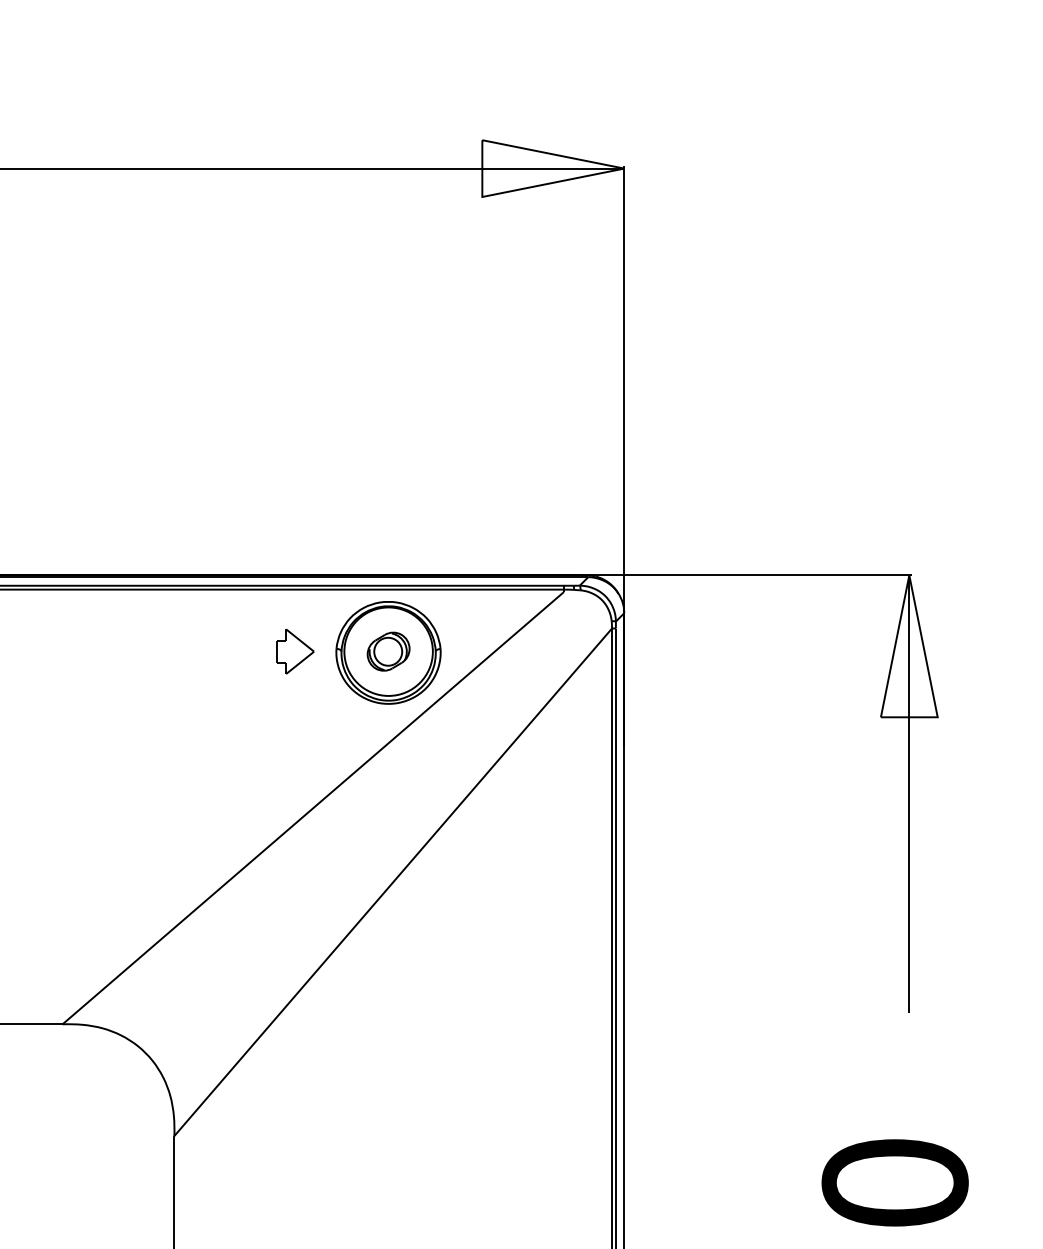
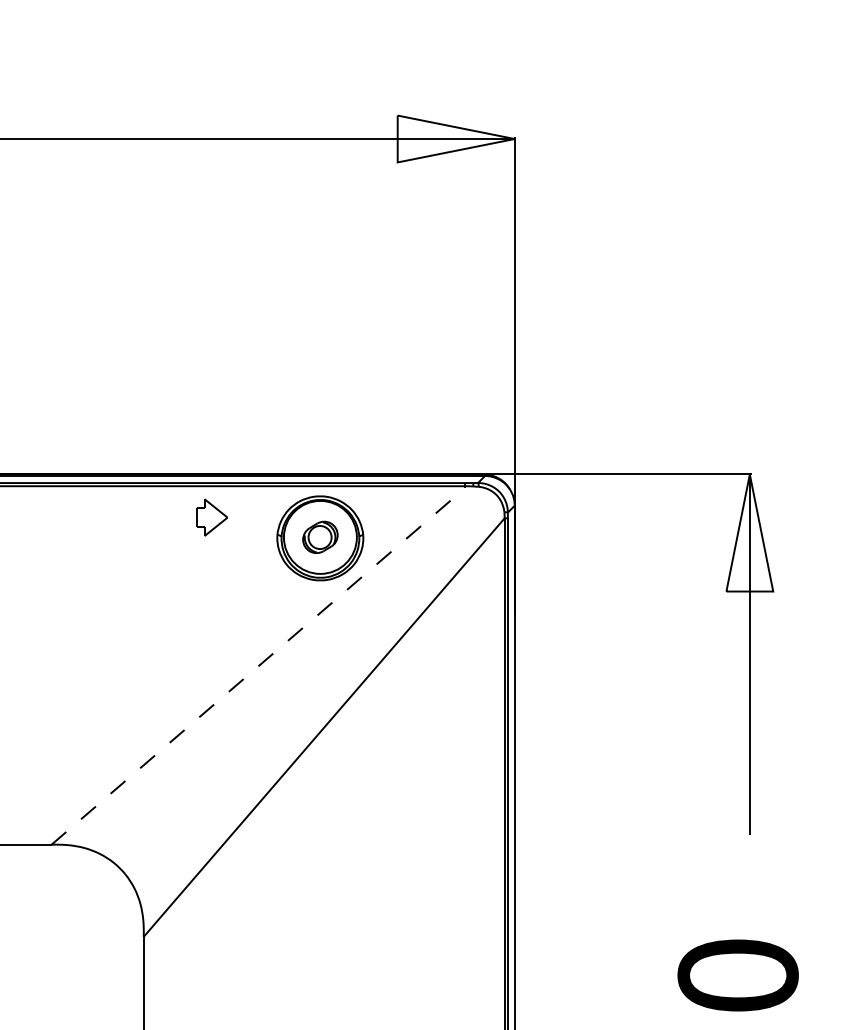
part: (295, 651) -> (212, 517), moved
line: (313, 807) -> (258, 665), solid -> dashed

